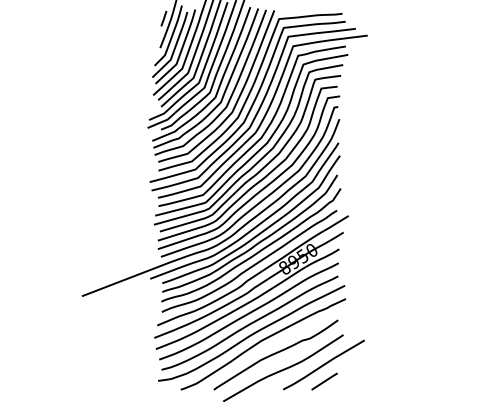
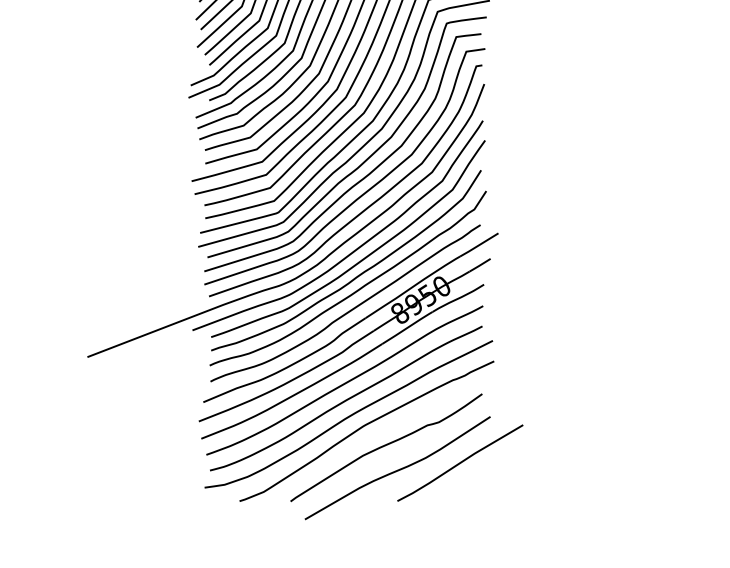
line: (324, 381) -> (461, 488), removed

